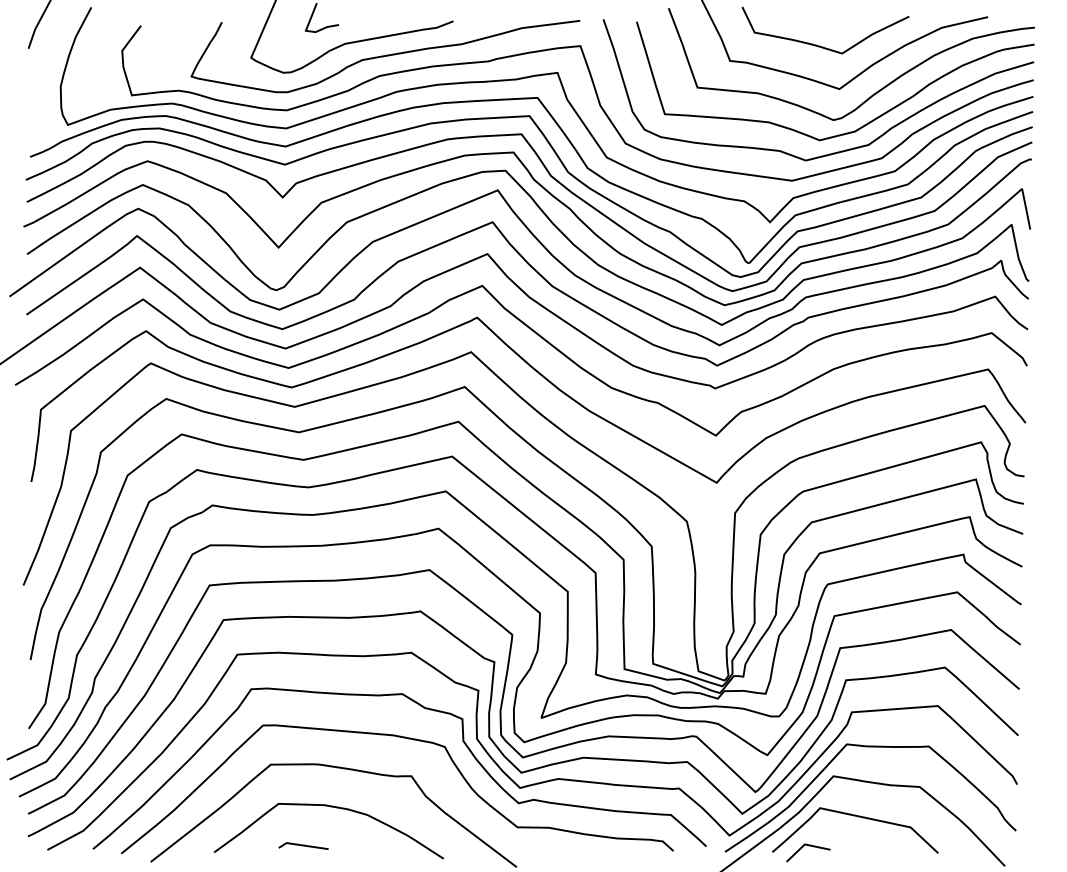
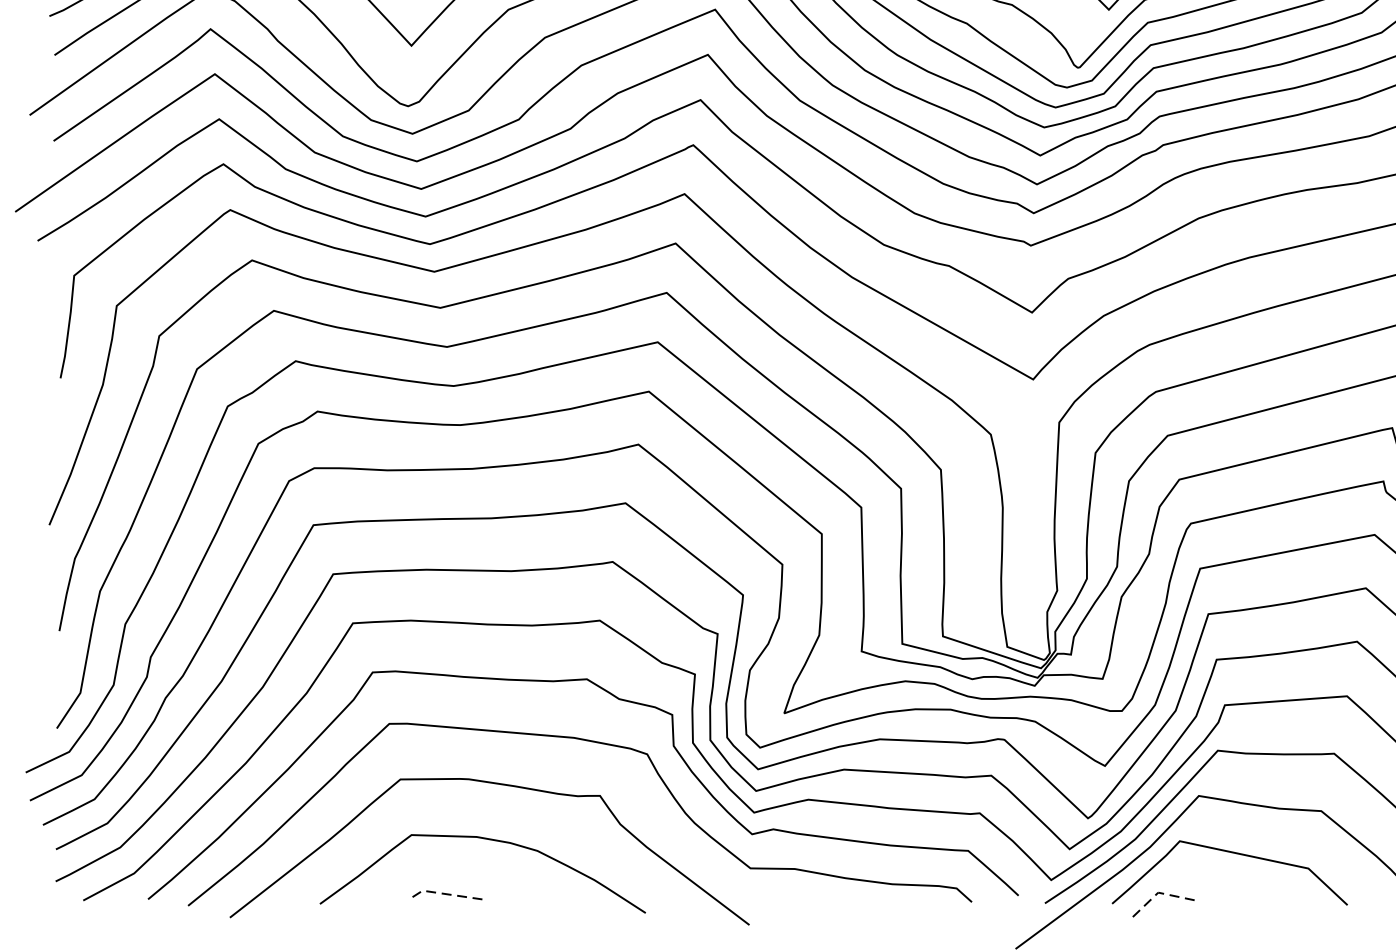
line: (804, 844) -> (1157, 892), solid -> dashed
line: (302, 845) -> (445, 894), solid -> dashed

